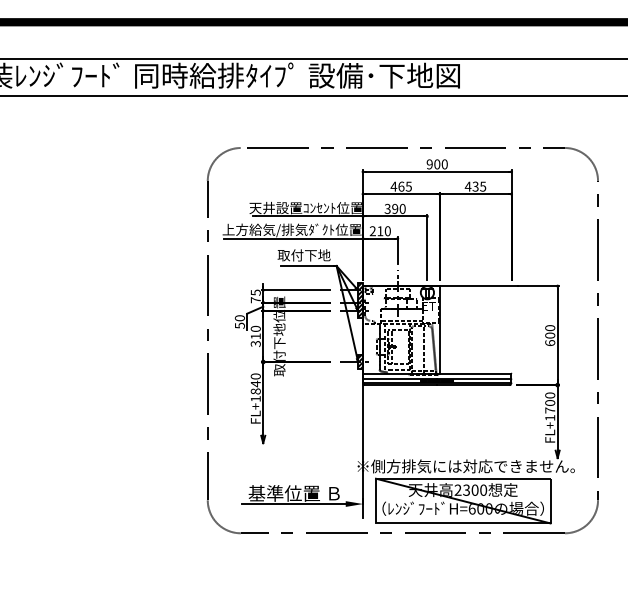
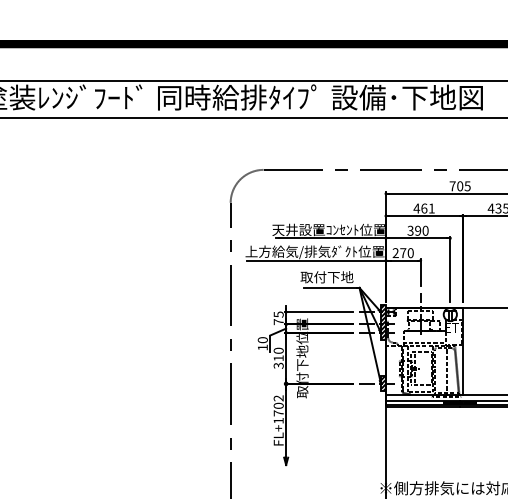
text: (436, 164) -> (459, 186), 900 -> 705
text: (408, 186) -> (431, 208), 465 -> 461
text: (380, 231) -> (403, 253), 210 -> 270
text: (239, 325) -> (262, 347), 50 -> 10
text: (255, 383) -> (278, 405), FL+1840 -> FL+1702

